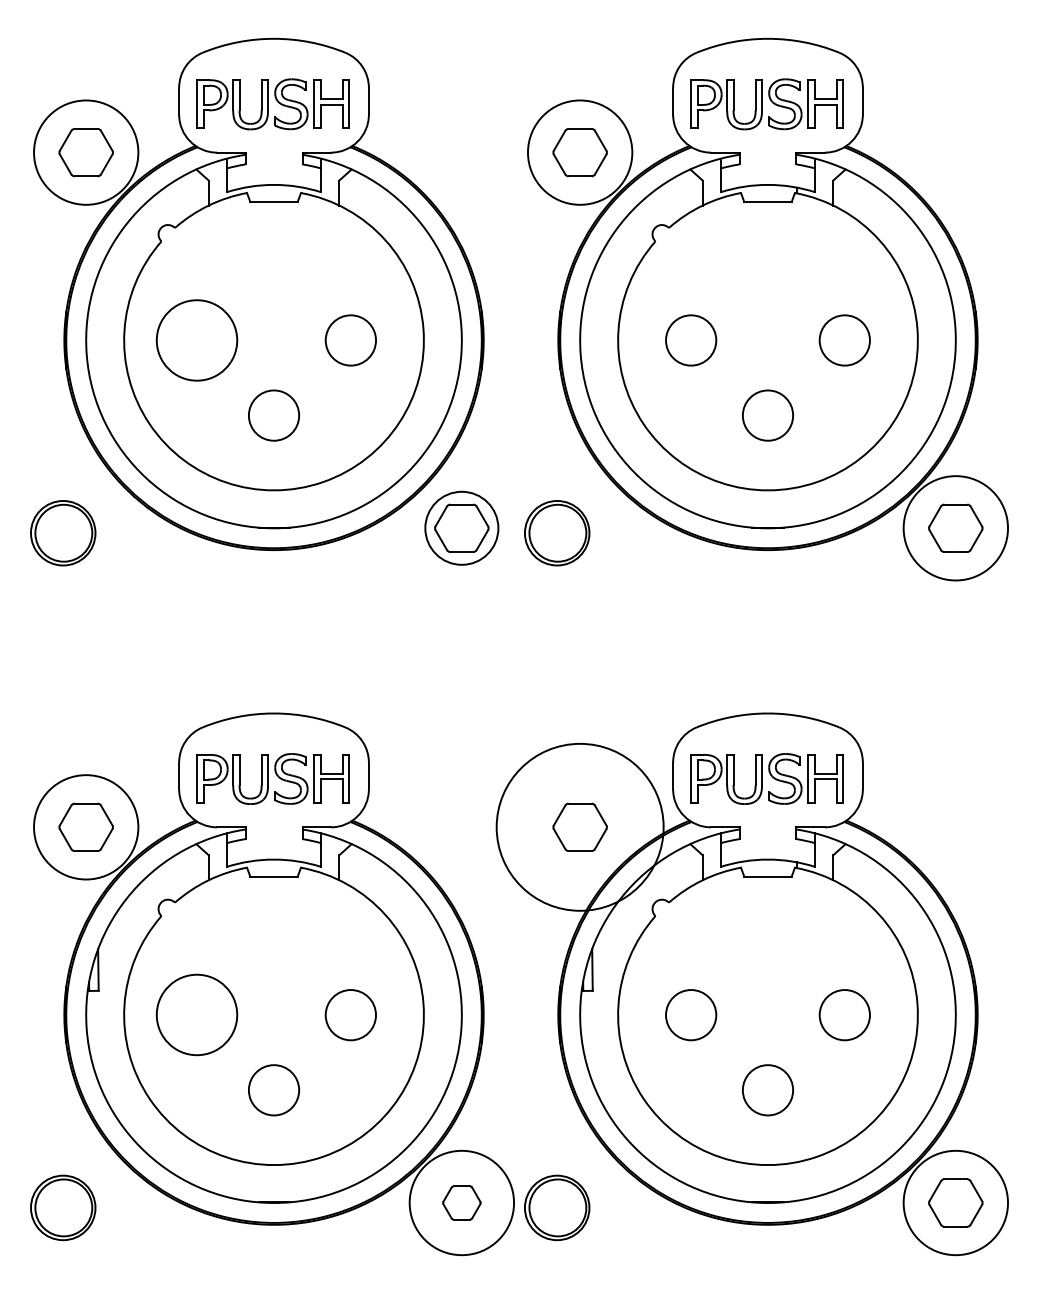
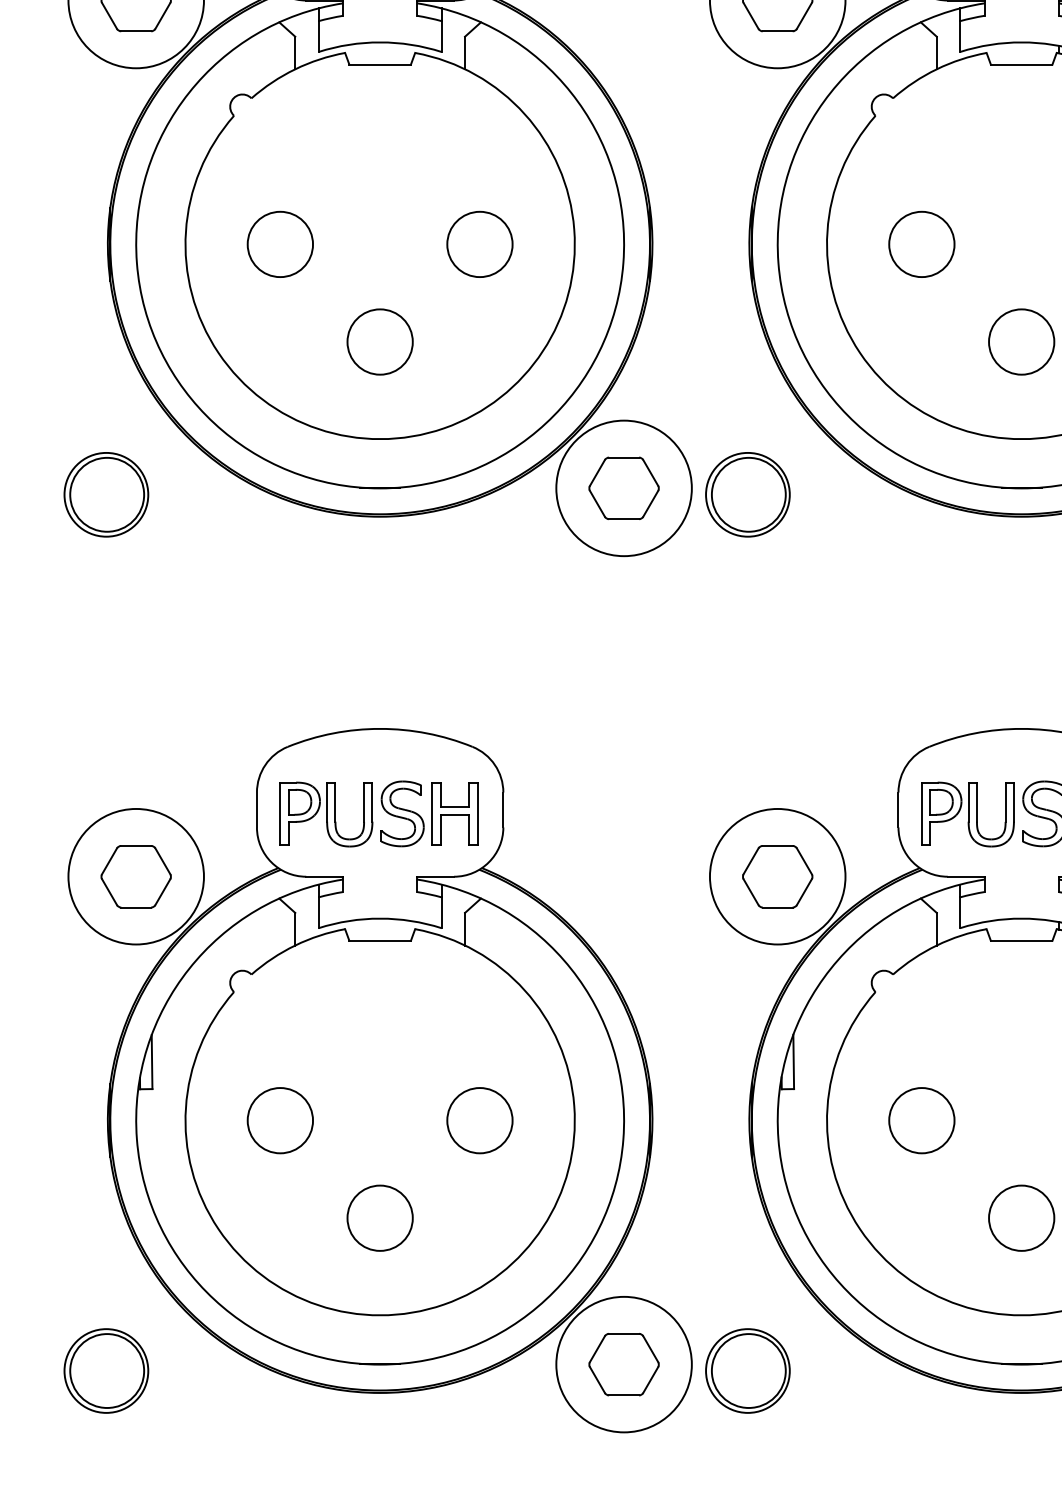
circle: (197, 340) -> (280, 244), size x0.62
circle: (461, 528) -> (623, 488), size x1.43
circle: (579, 827) -> (776, 876), size x0.62
circle: (197, 1015) -> (280, 1121), size x0.62
part: (461, 1202) -> (623, 1363), size x1.43

